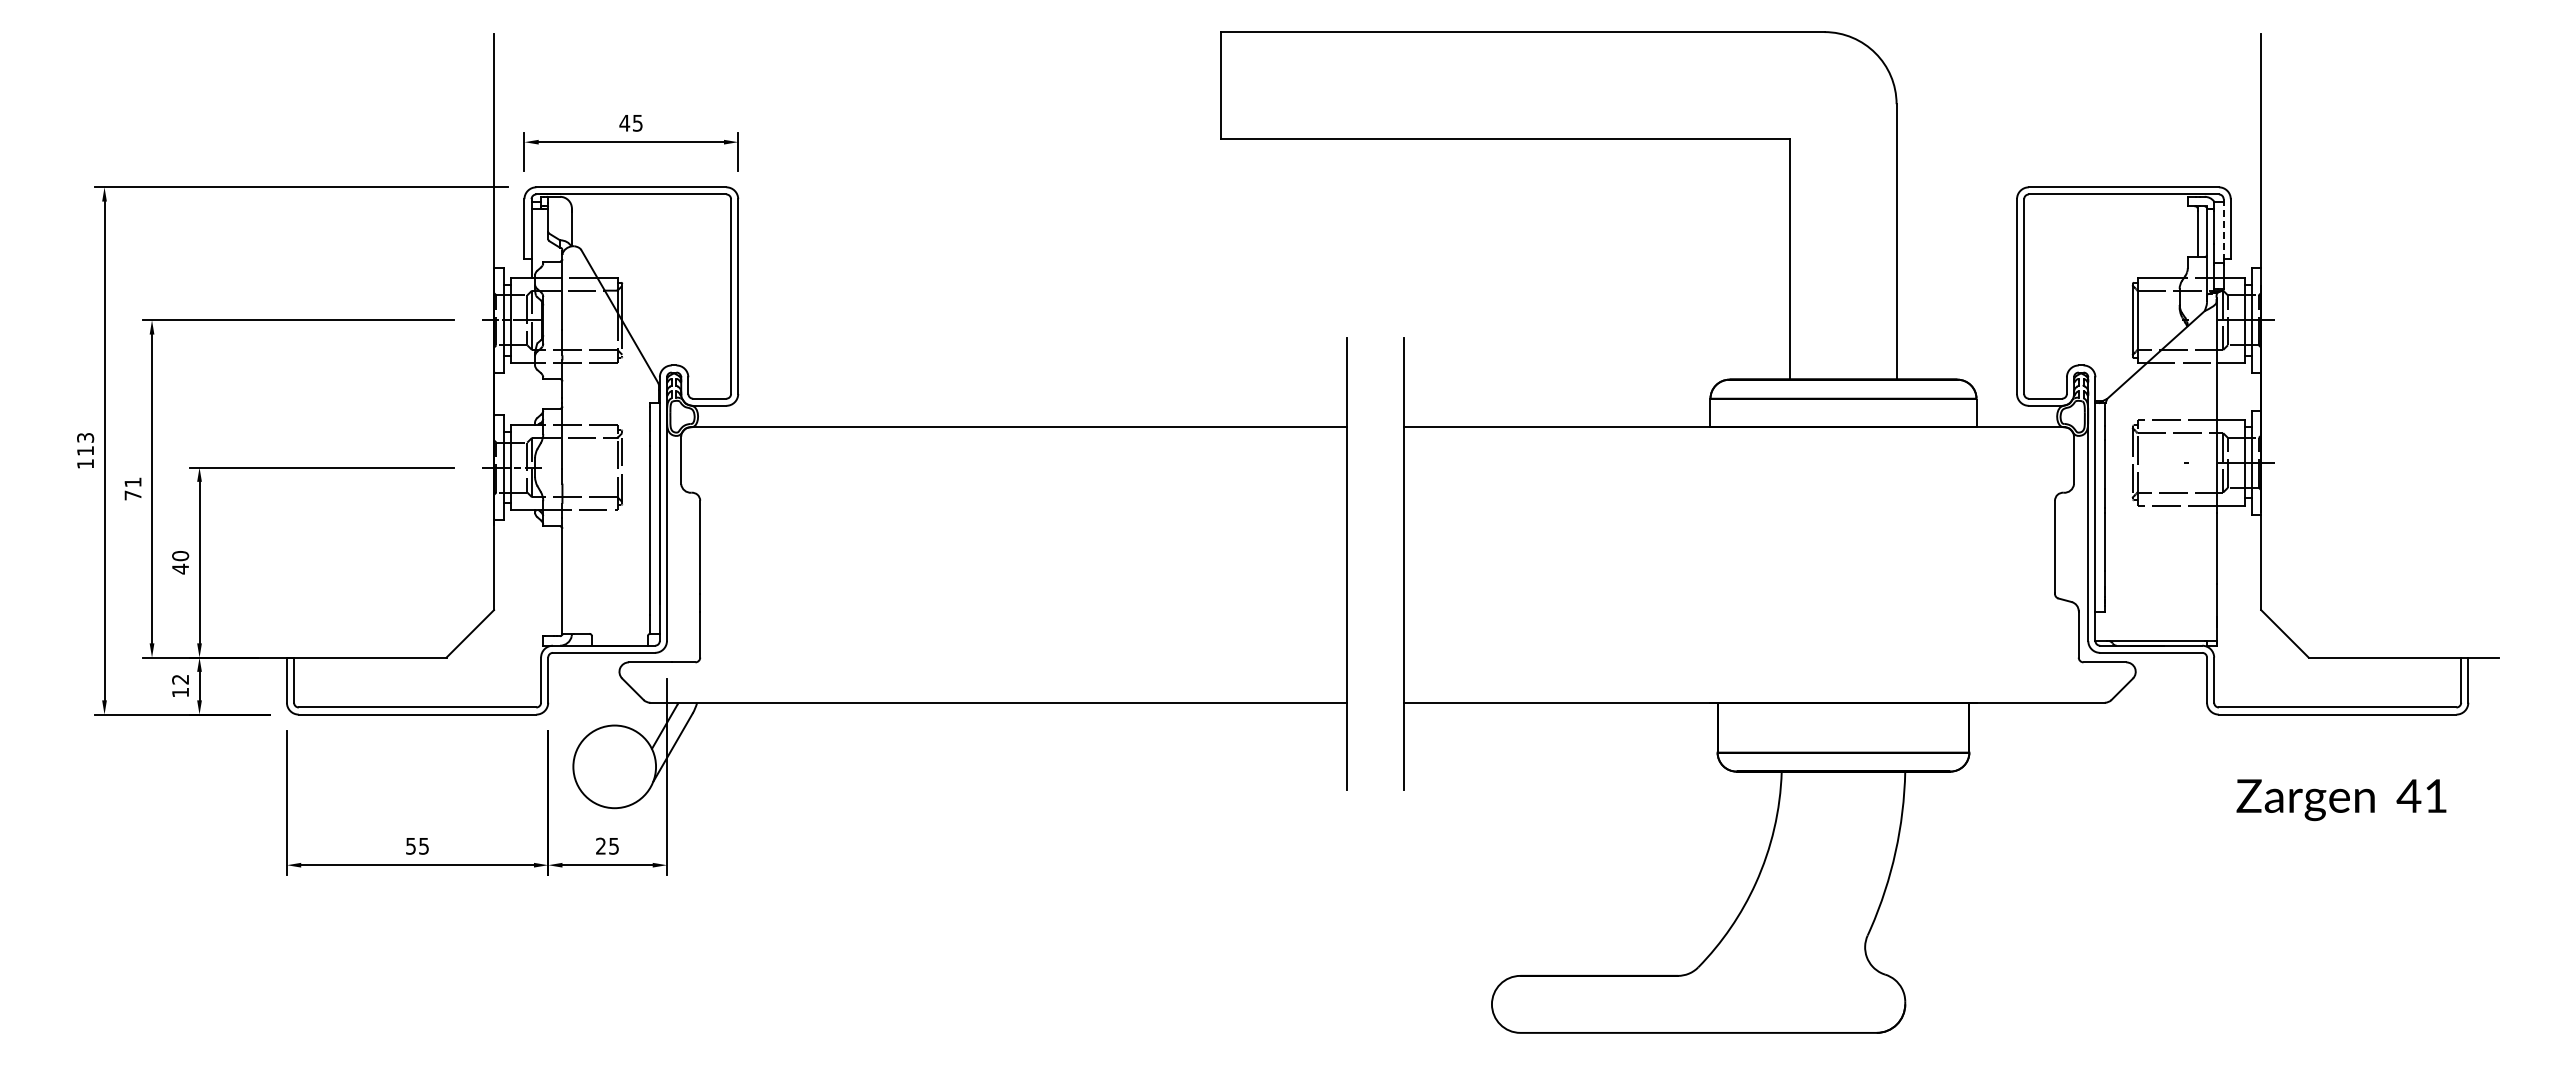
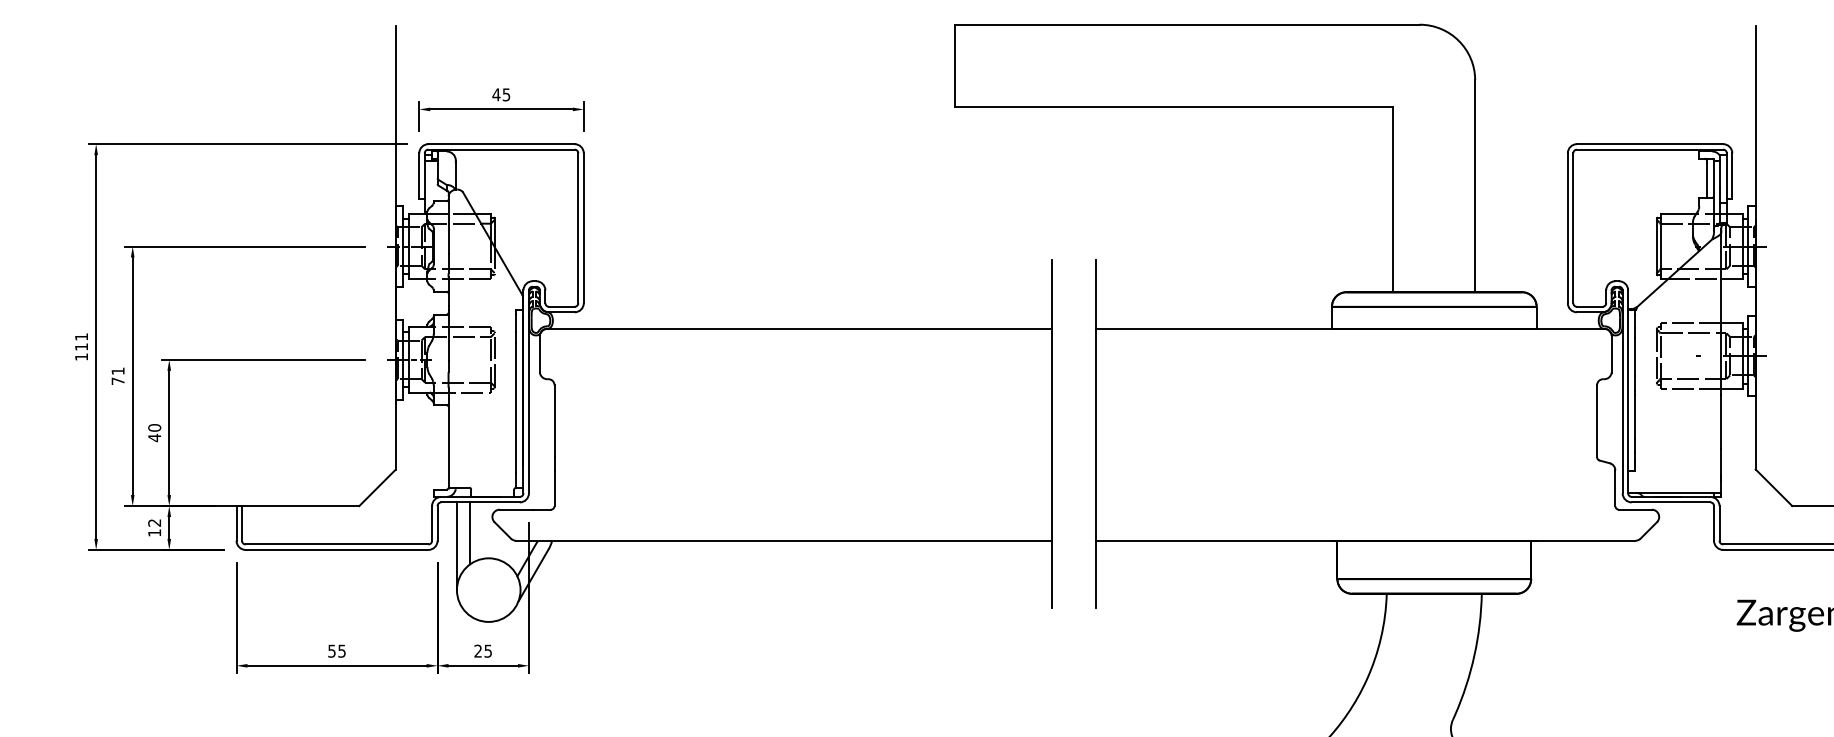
line: (2223, 228) -> (1726, 175), dashed -> solid
text: (85, 437) -> (81, 336), 113 -> 111
line: (590, 692) -> (470, 532), added
line: (573, 709) -> (457, 545), added

